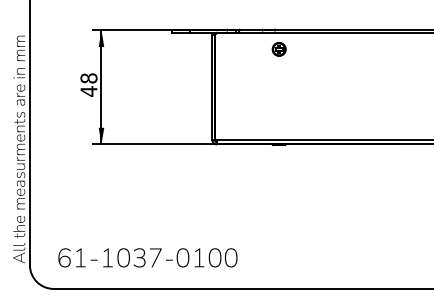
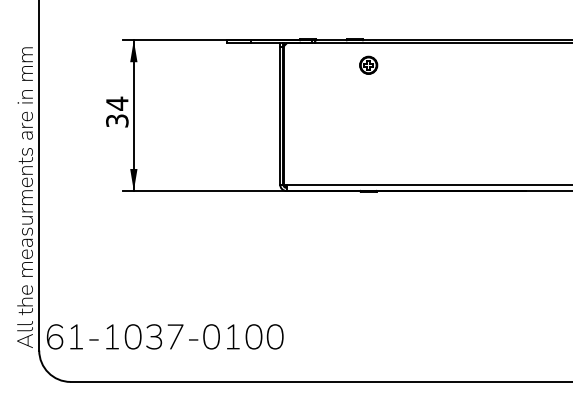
text: (89, 85) -> (117, 112), 48 -> 34
text: (147, 257) -> (164, 336), moved

